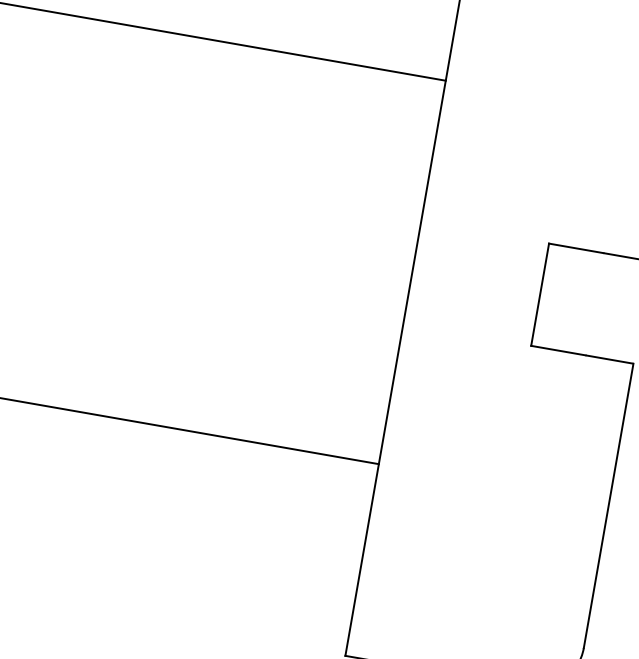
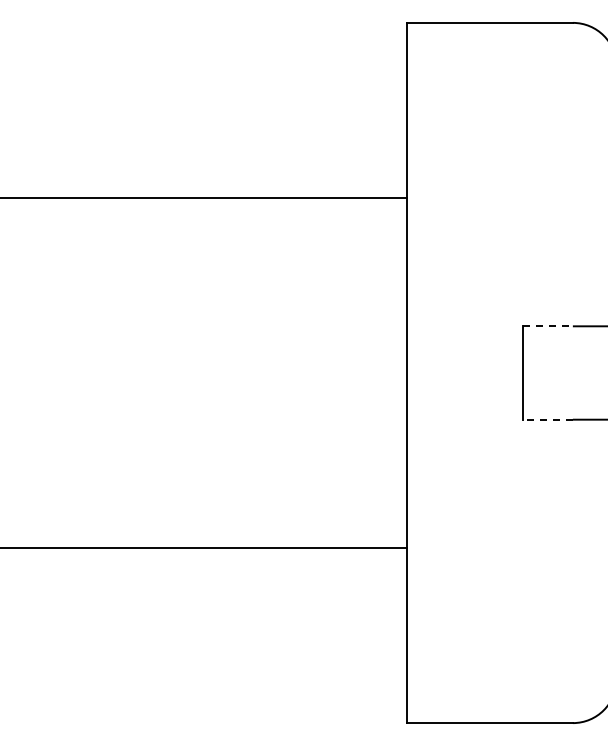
line: (576, 248) -> (548, 326), solid -> dashed
line: (558, 350) -> (548, 419), solid -> dashed

